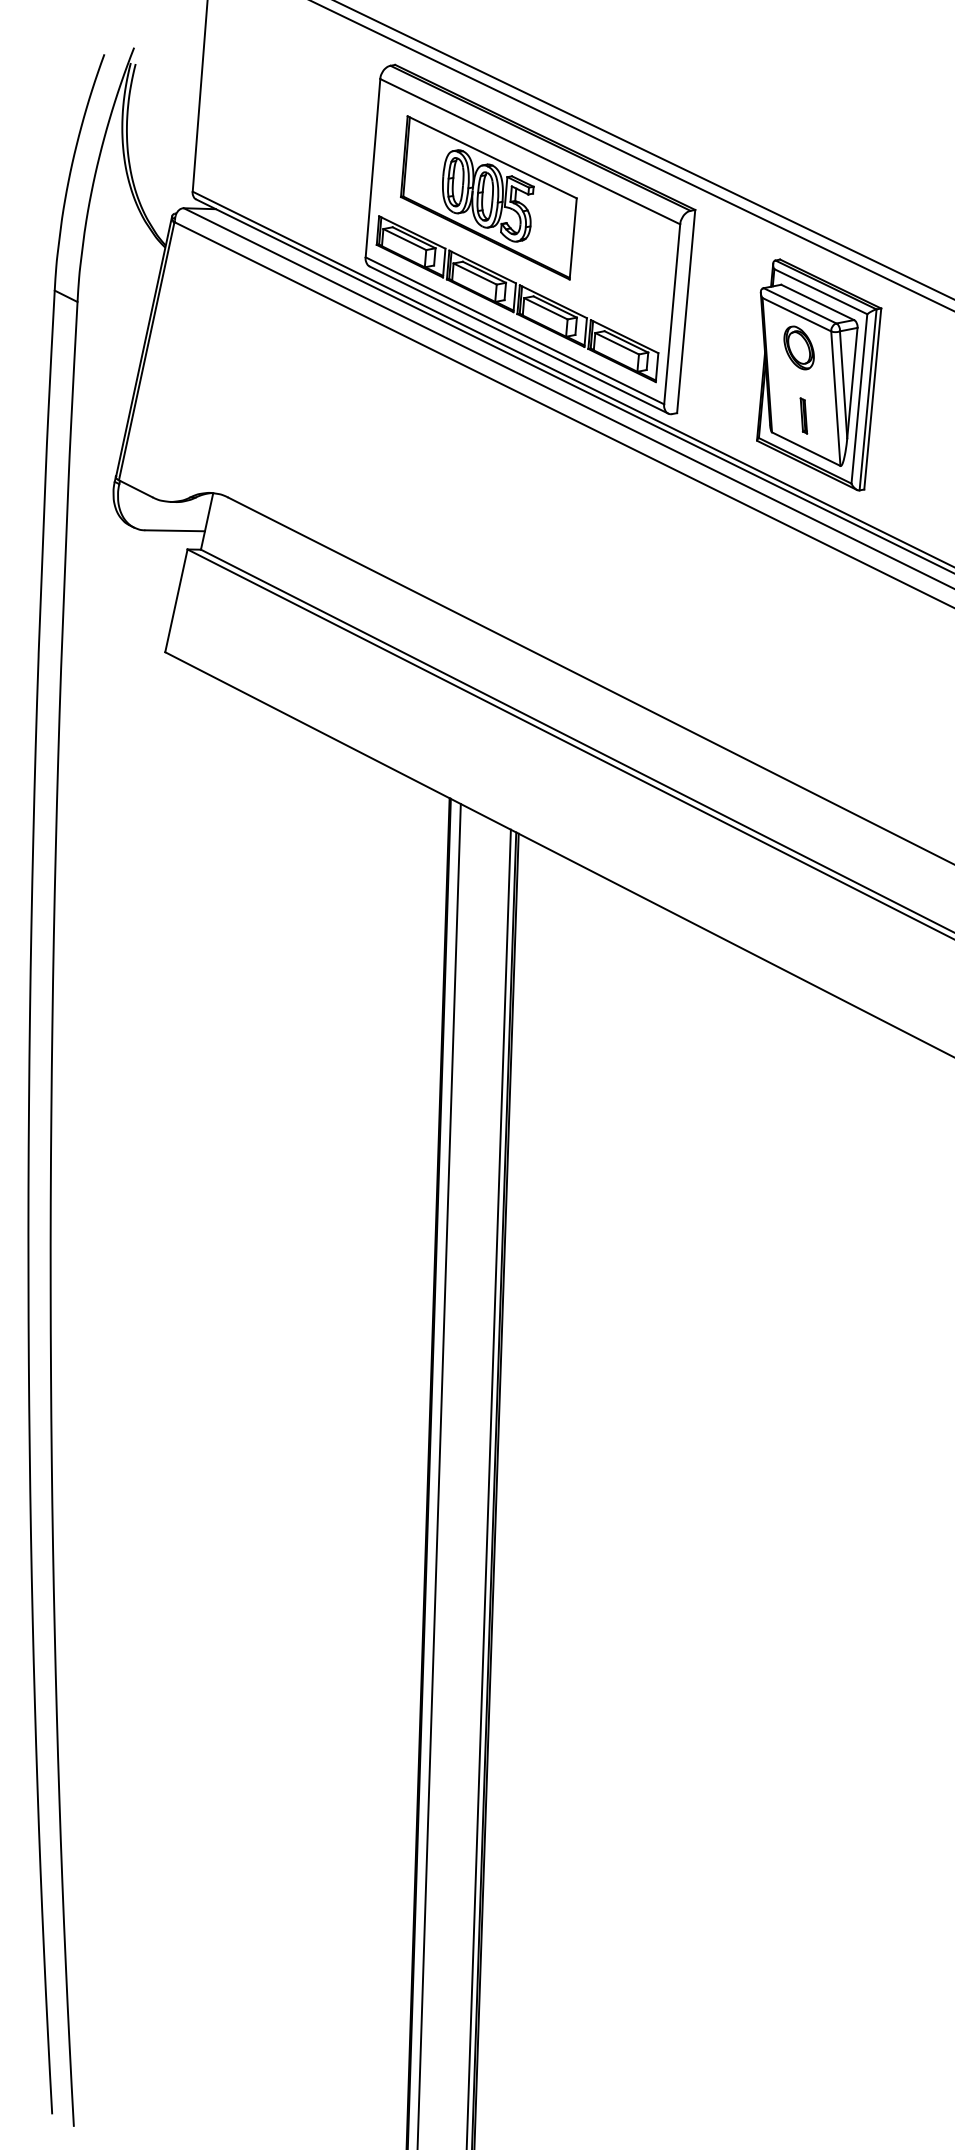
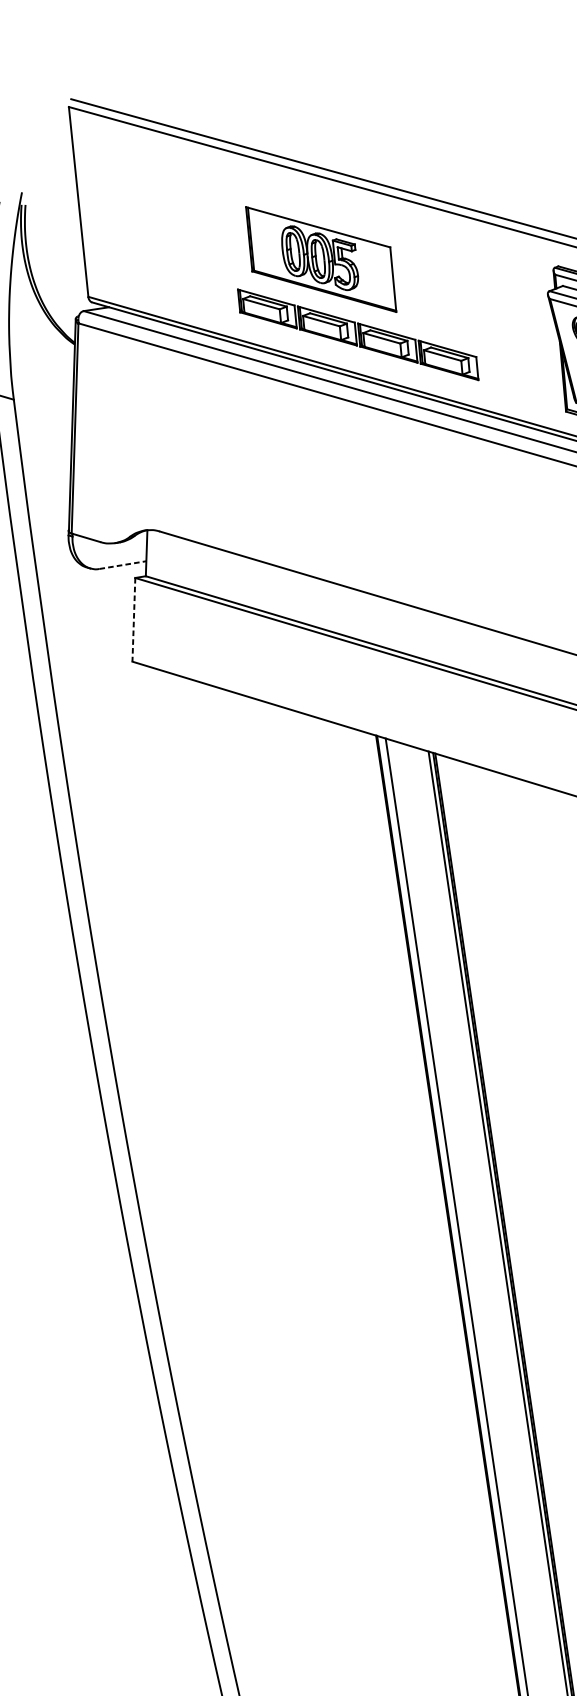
part: (530, 239) -> (359, 286), removed
line: (175, 530) -> (123, 564), solid -> dashed
line: (176, 600) -> (133, 619), solid -> dashed

